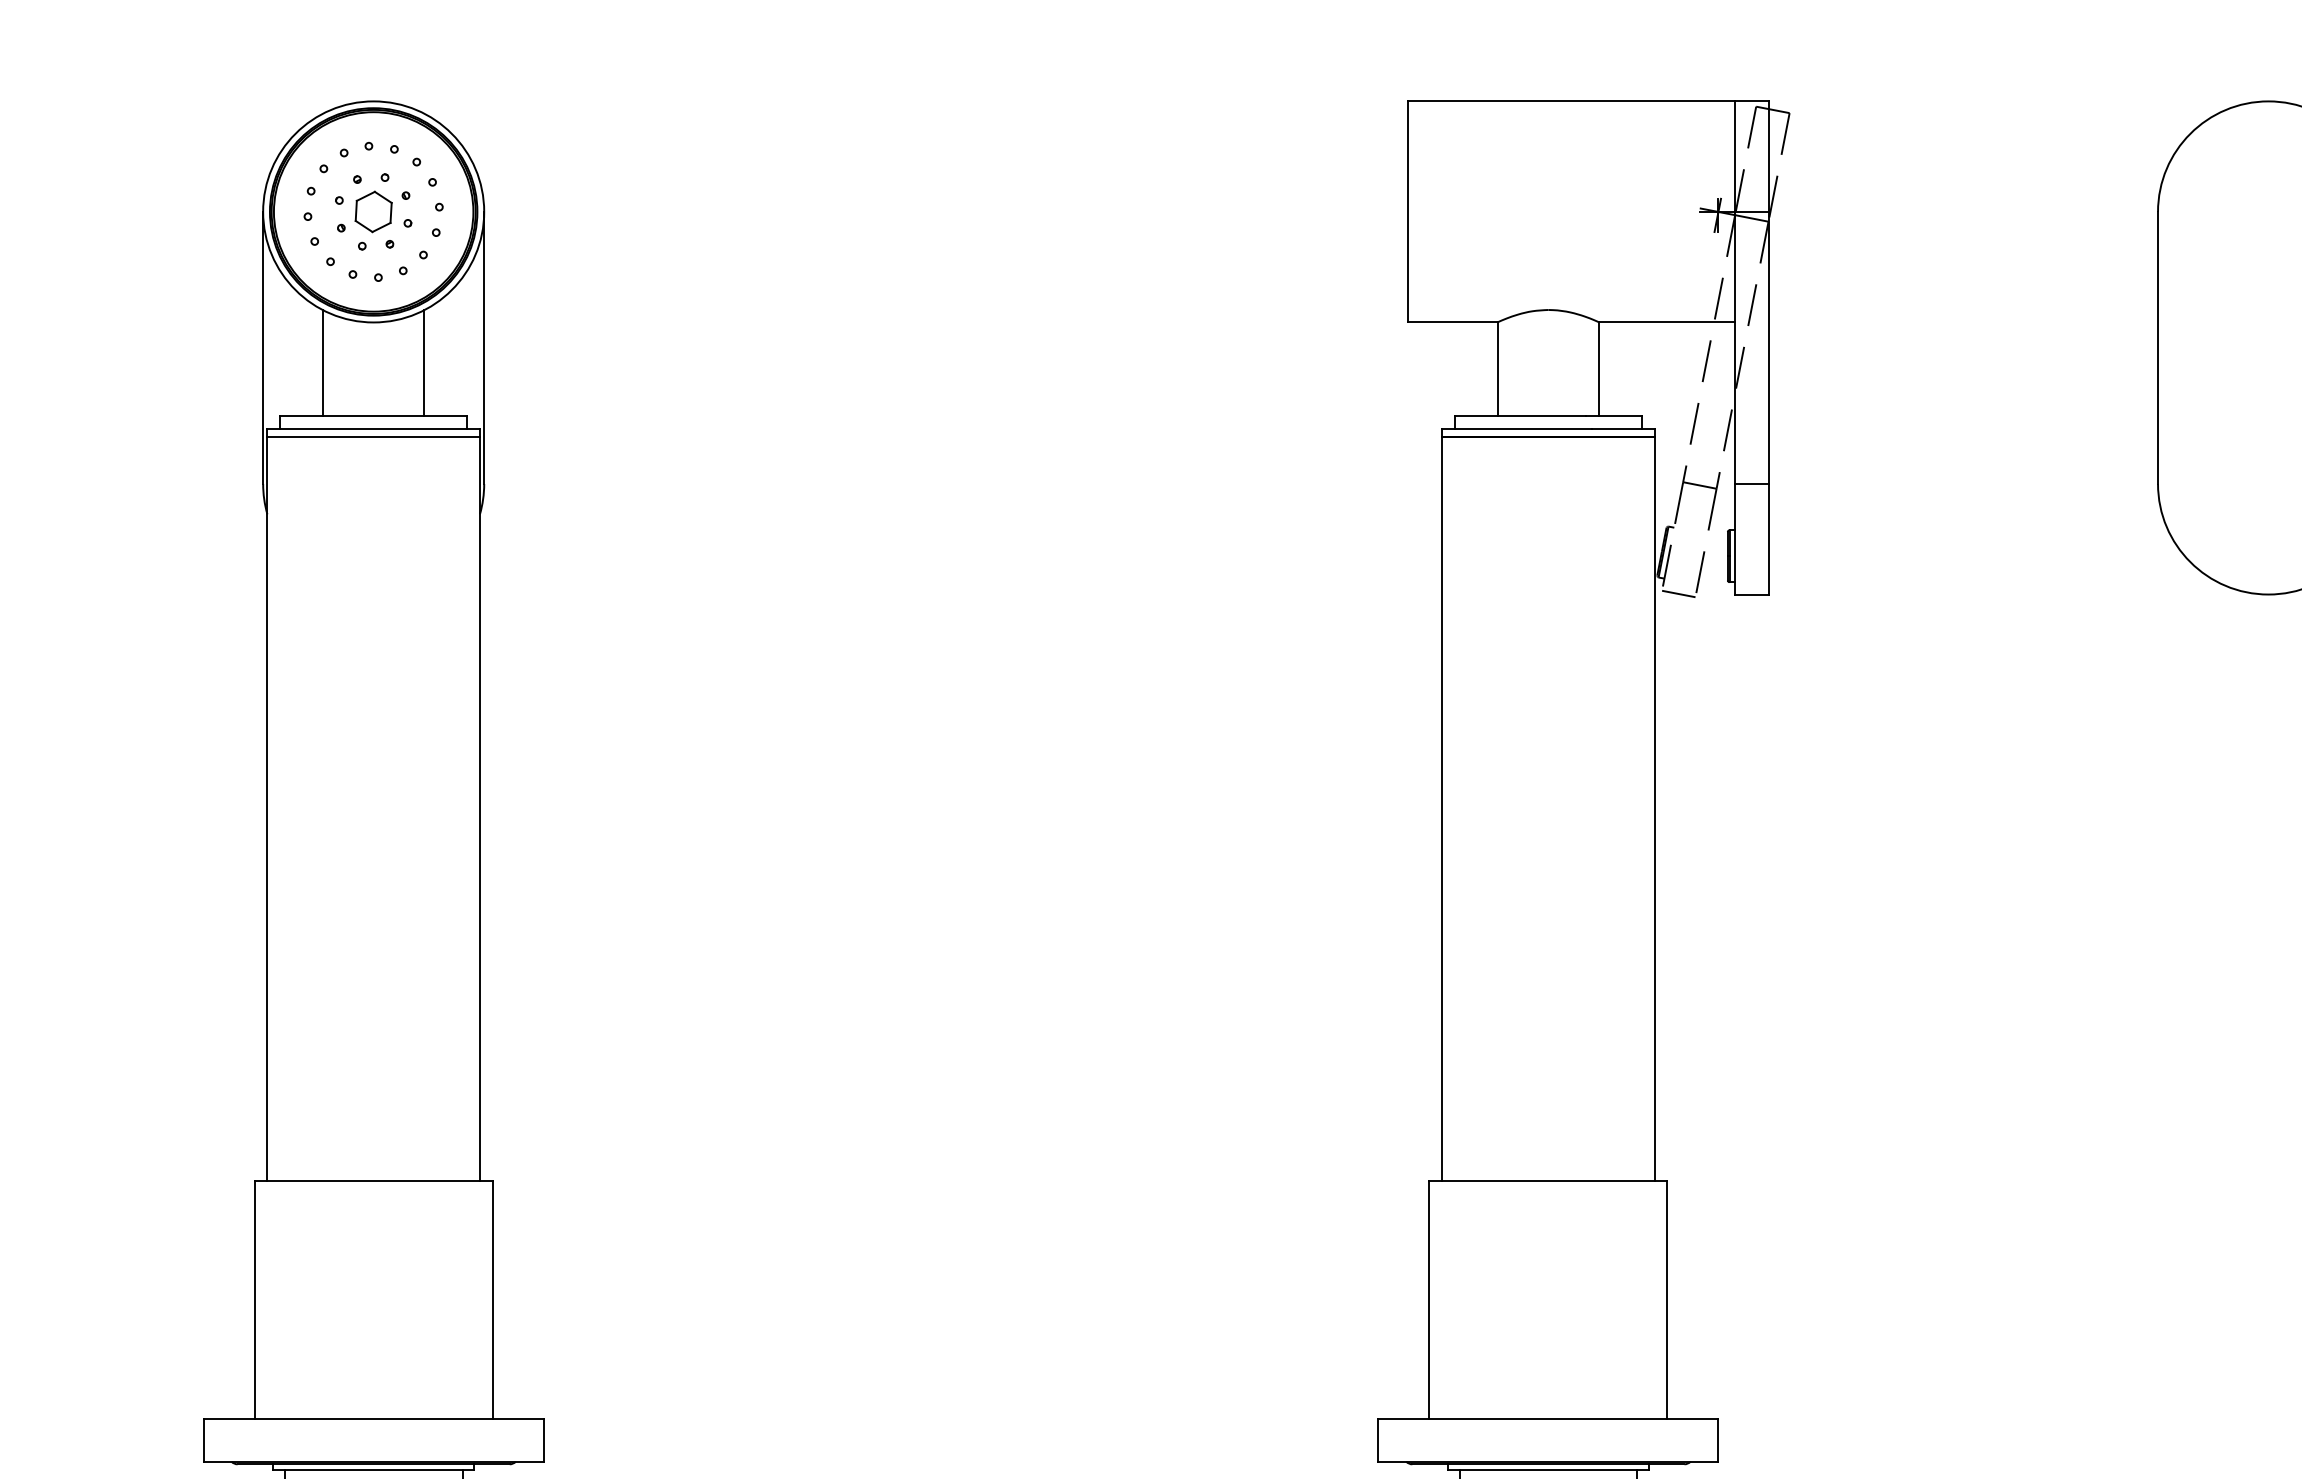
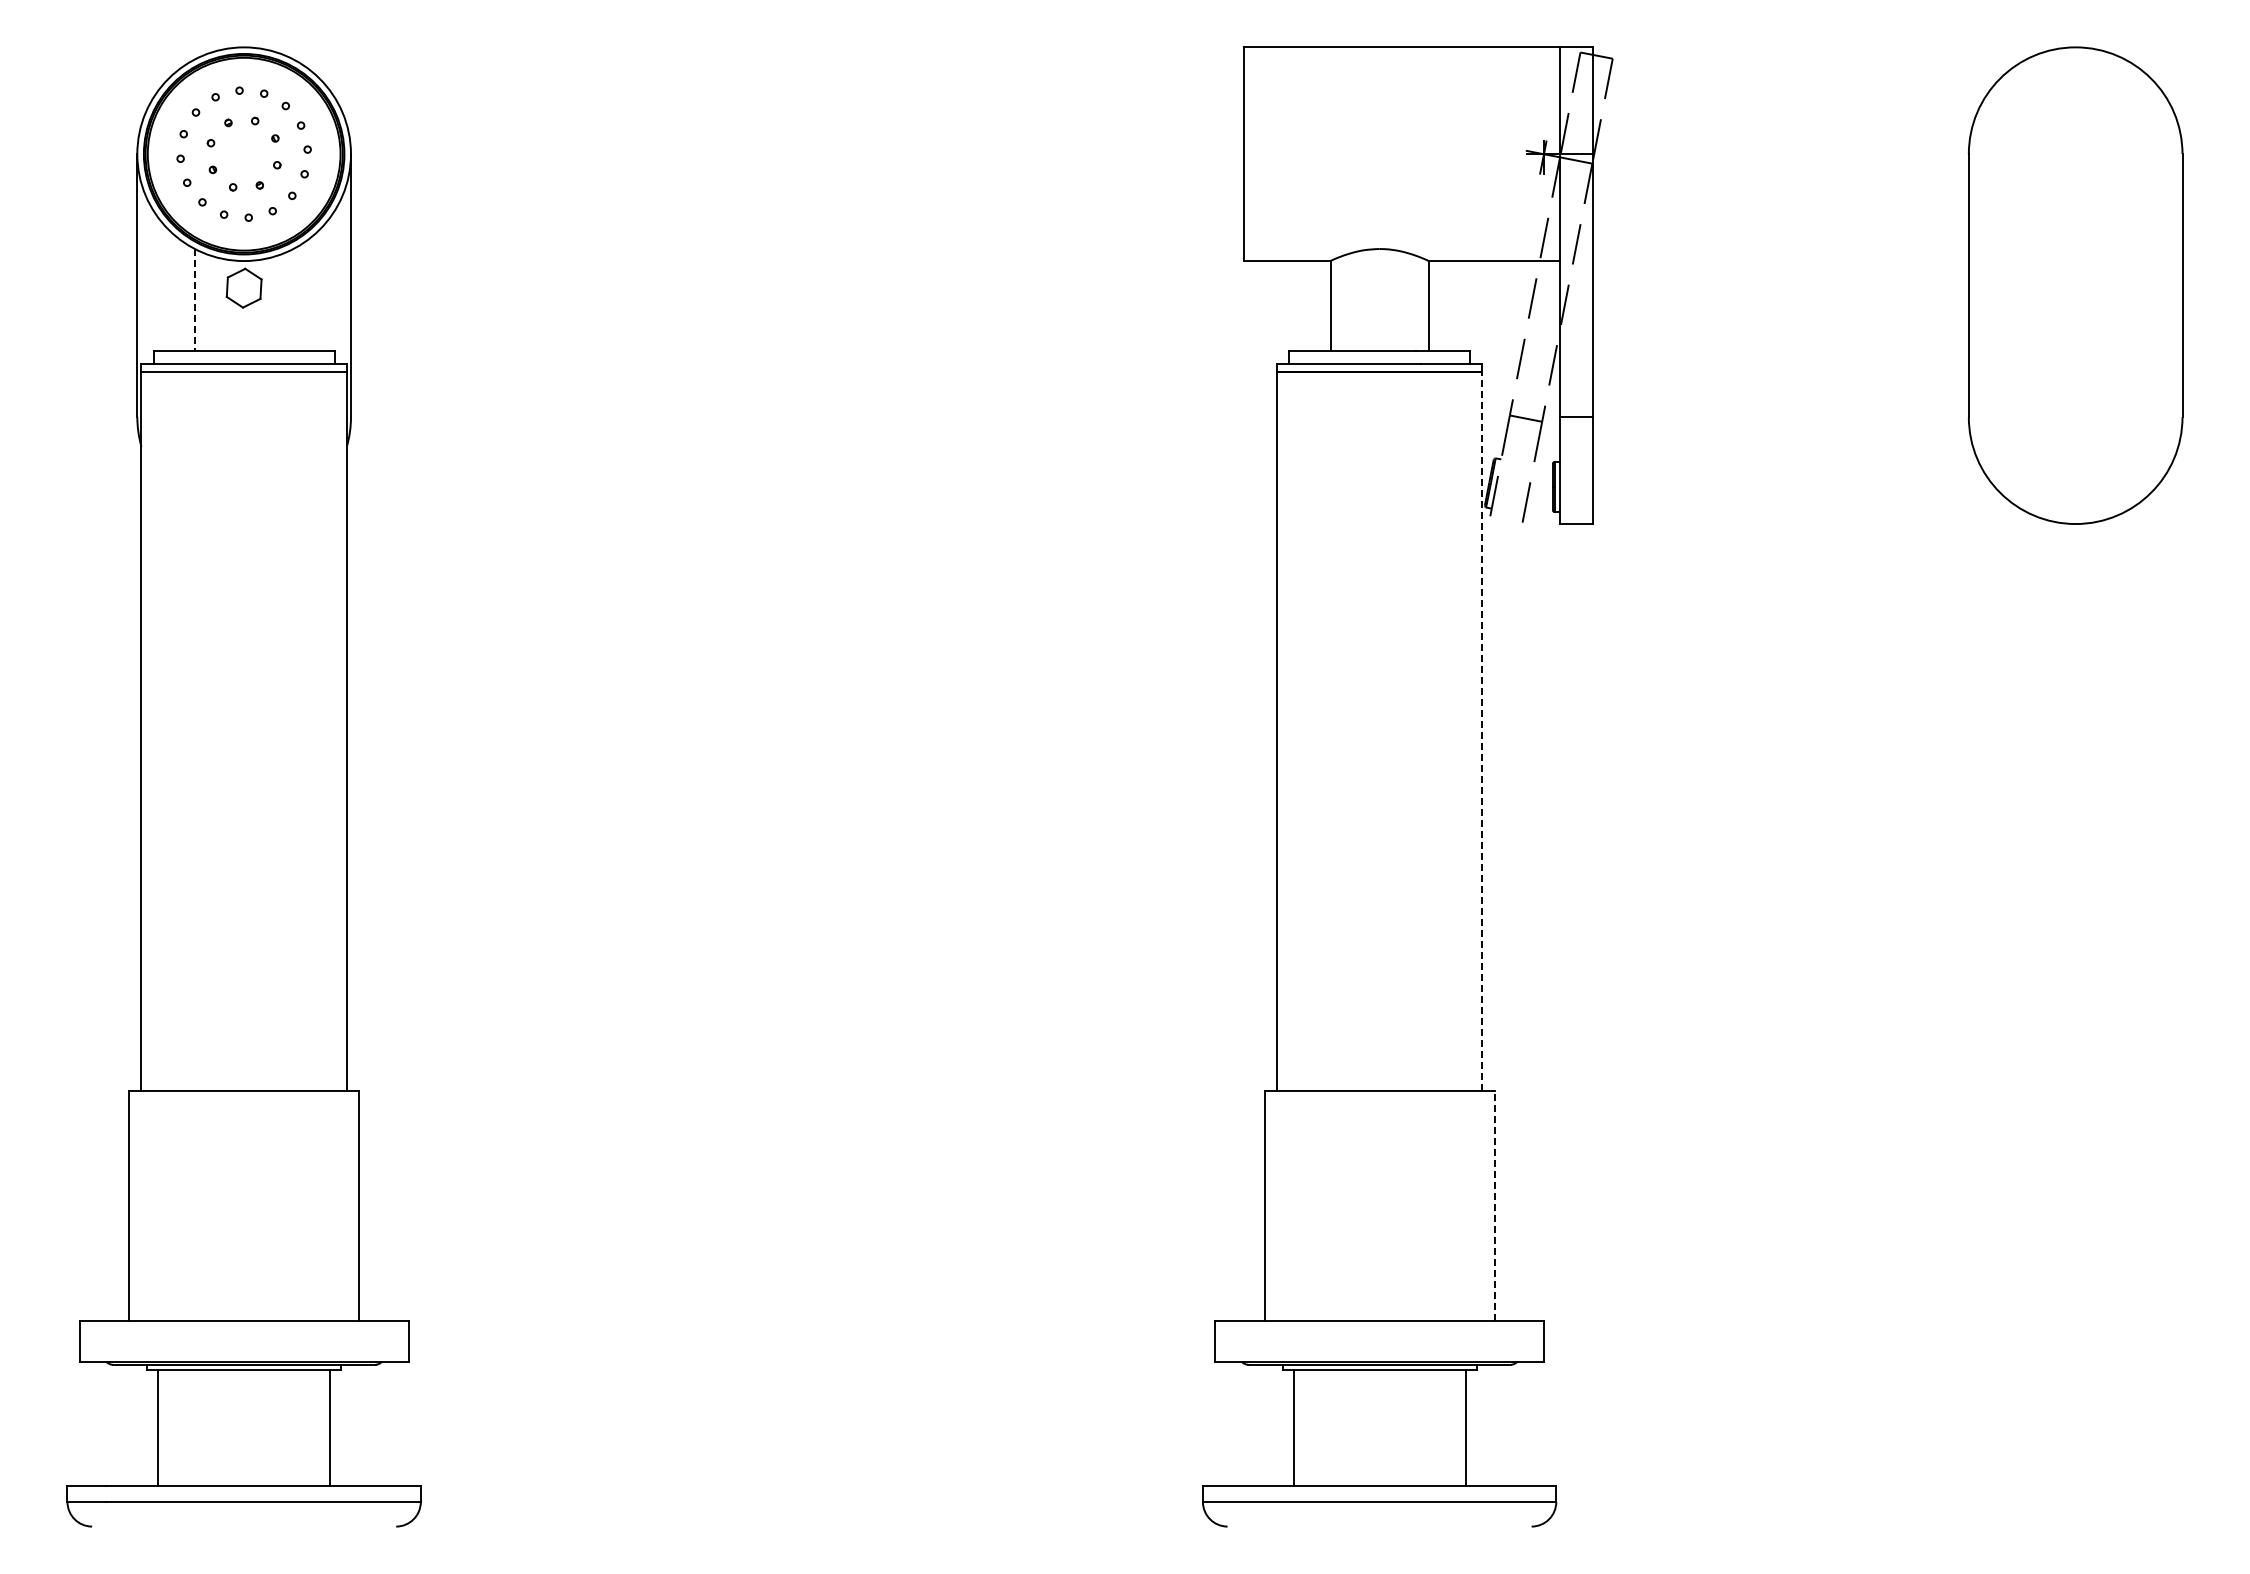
part: (372, 211) -> (243, 287), moved
line: (323, 363) -> (195, 300), solid -> dashed
line: (424, 363) -> (293, 300), removed
line: (1678, 593) -> (1505, 523), removed
line: (1654, 809) -> (1482, 731), solid -> dashed
line: (1667, 1299) -> (1494, 1205), solid -> dashed

